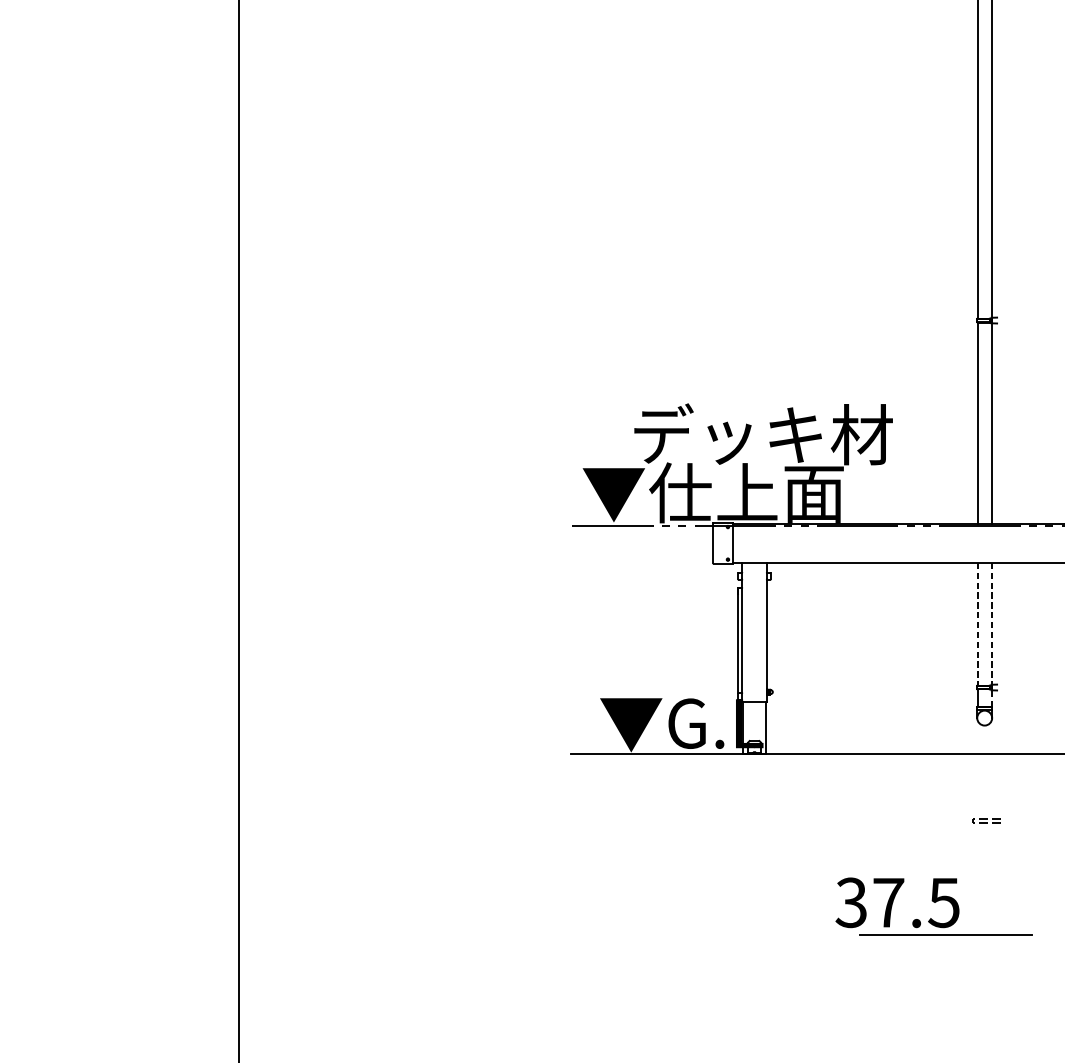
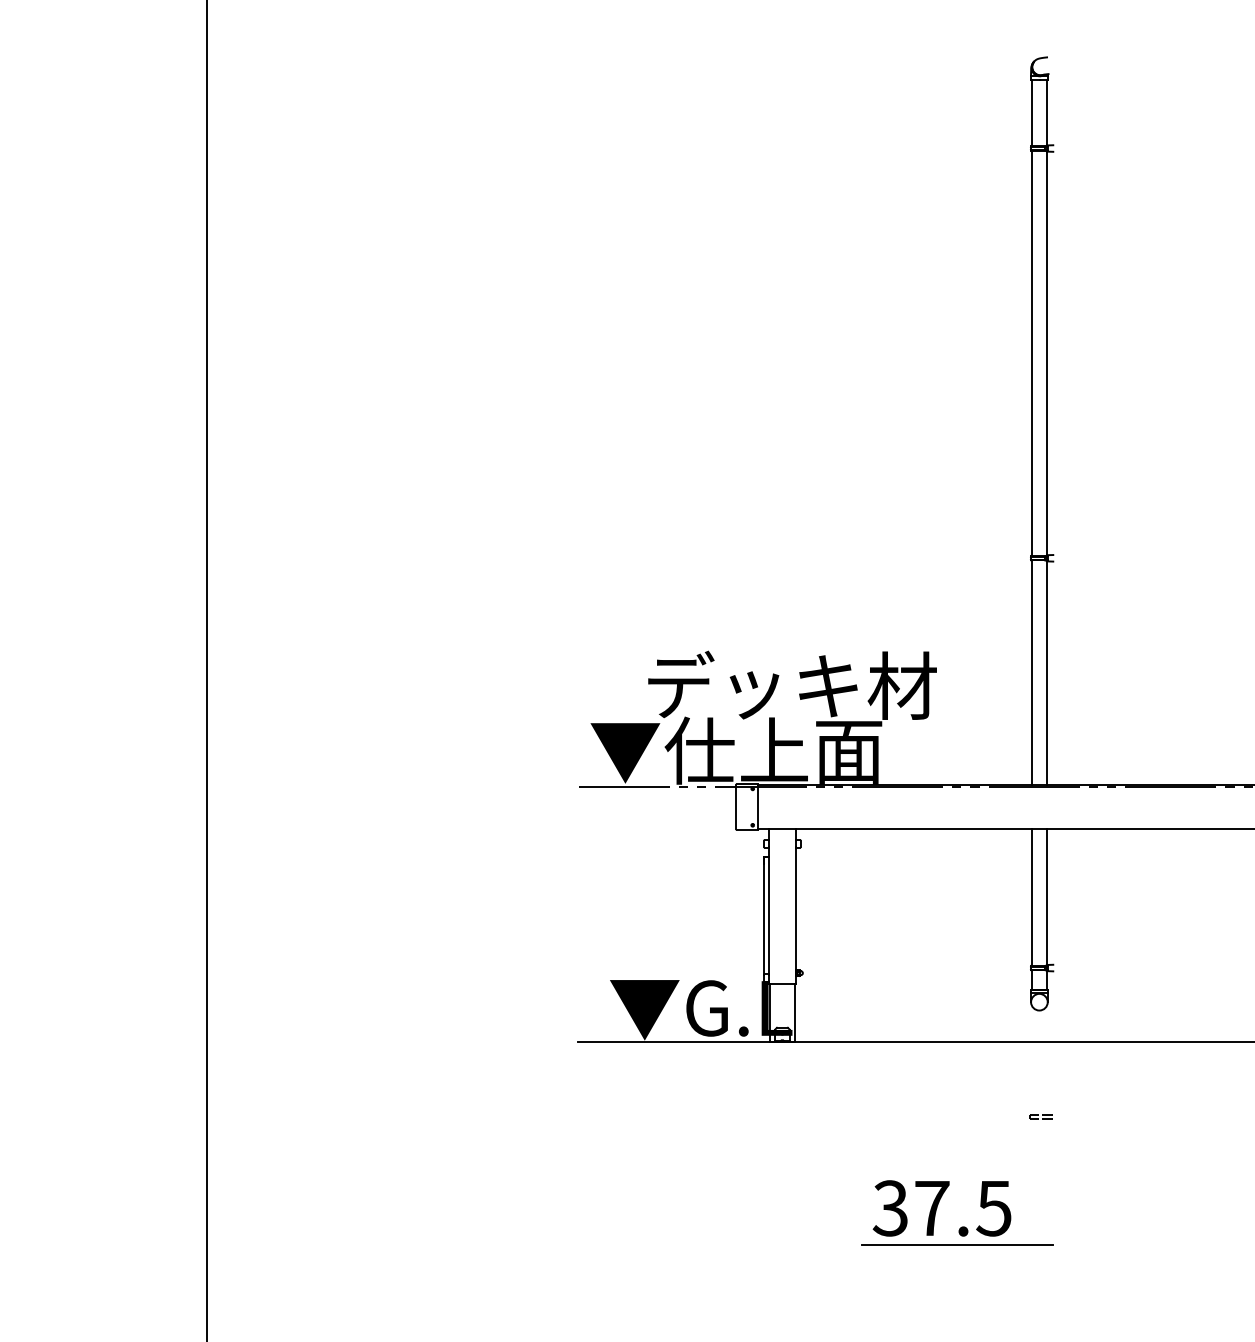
line: (977, 624) -> (1031, 897), dashed -> solid
line: (991, 635) -> (1047, 909), dashed -> solid
part: (985, 820) -> (1040, 1116), size x0.71
line: (946, 935) -> (957, 1244), moved

